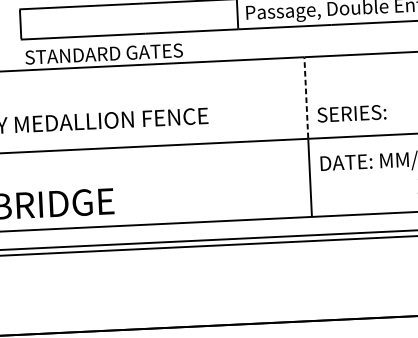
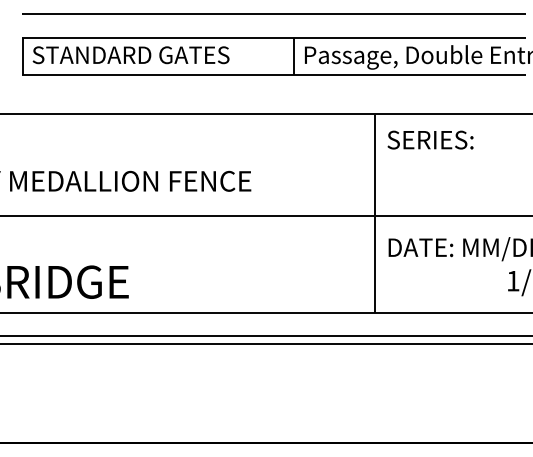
text: (103, 54) -> (130, 55), moved
line: (306, 97) -> (374, 164), dashed -> solid
text: (351, 113) -> (430, 139), moved

